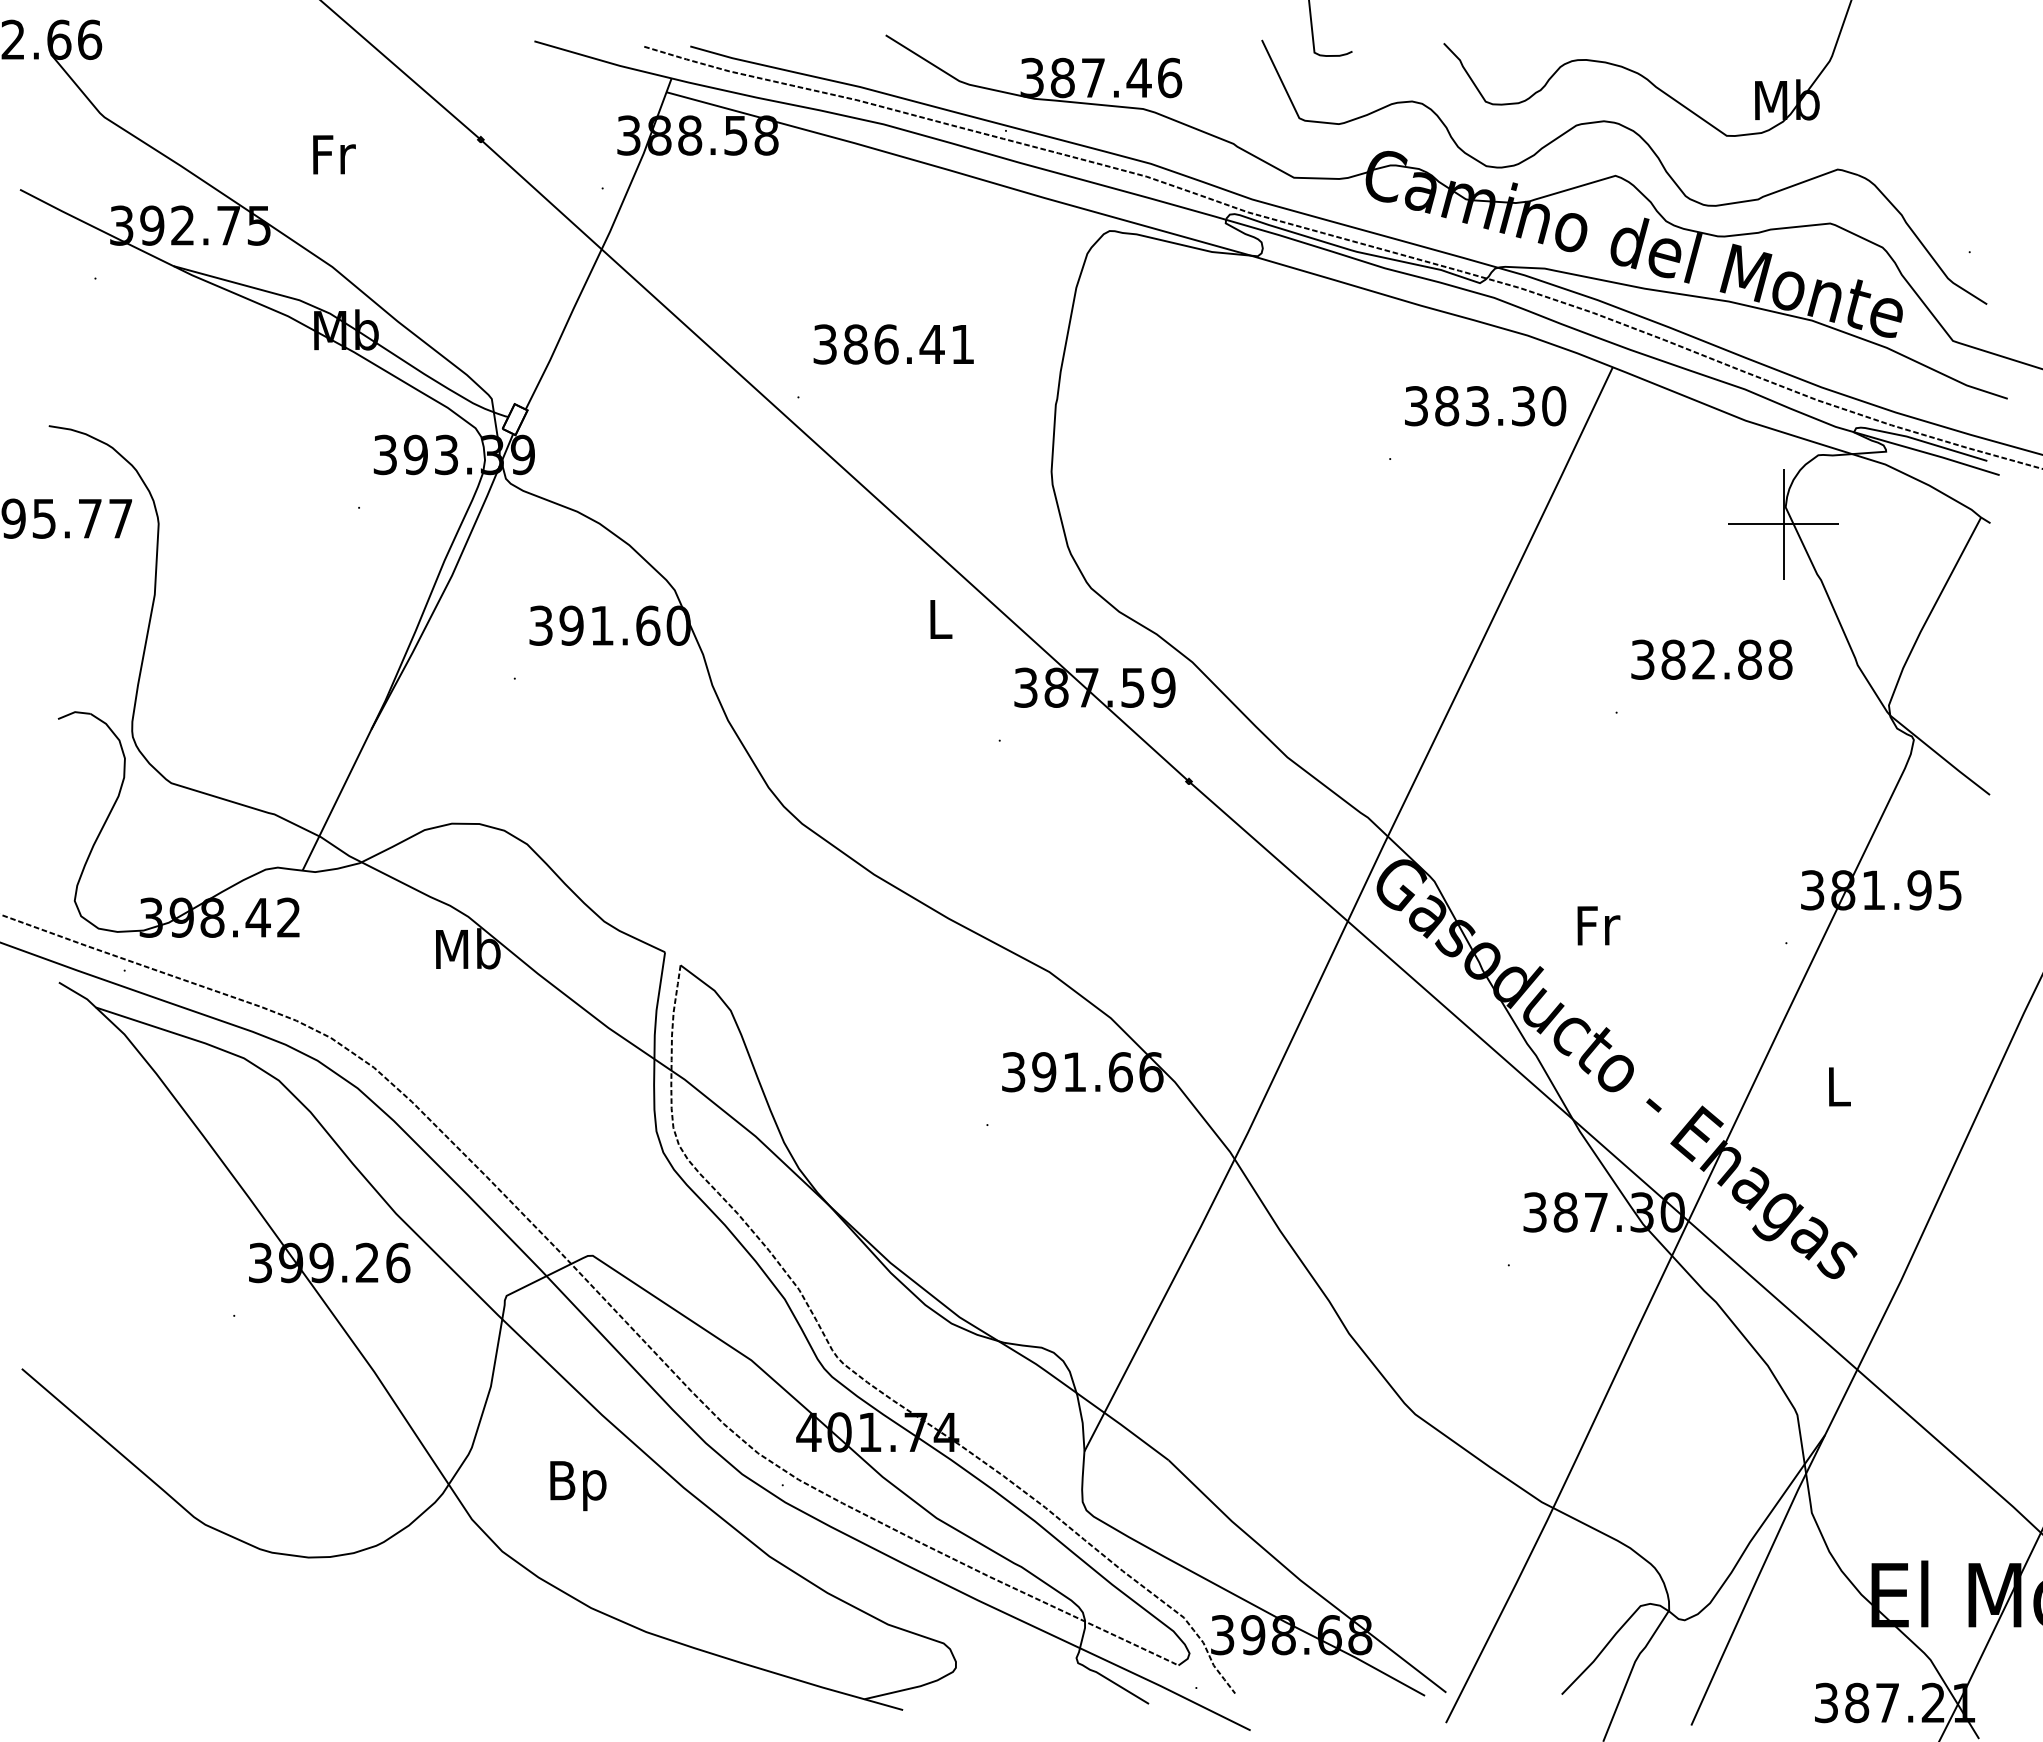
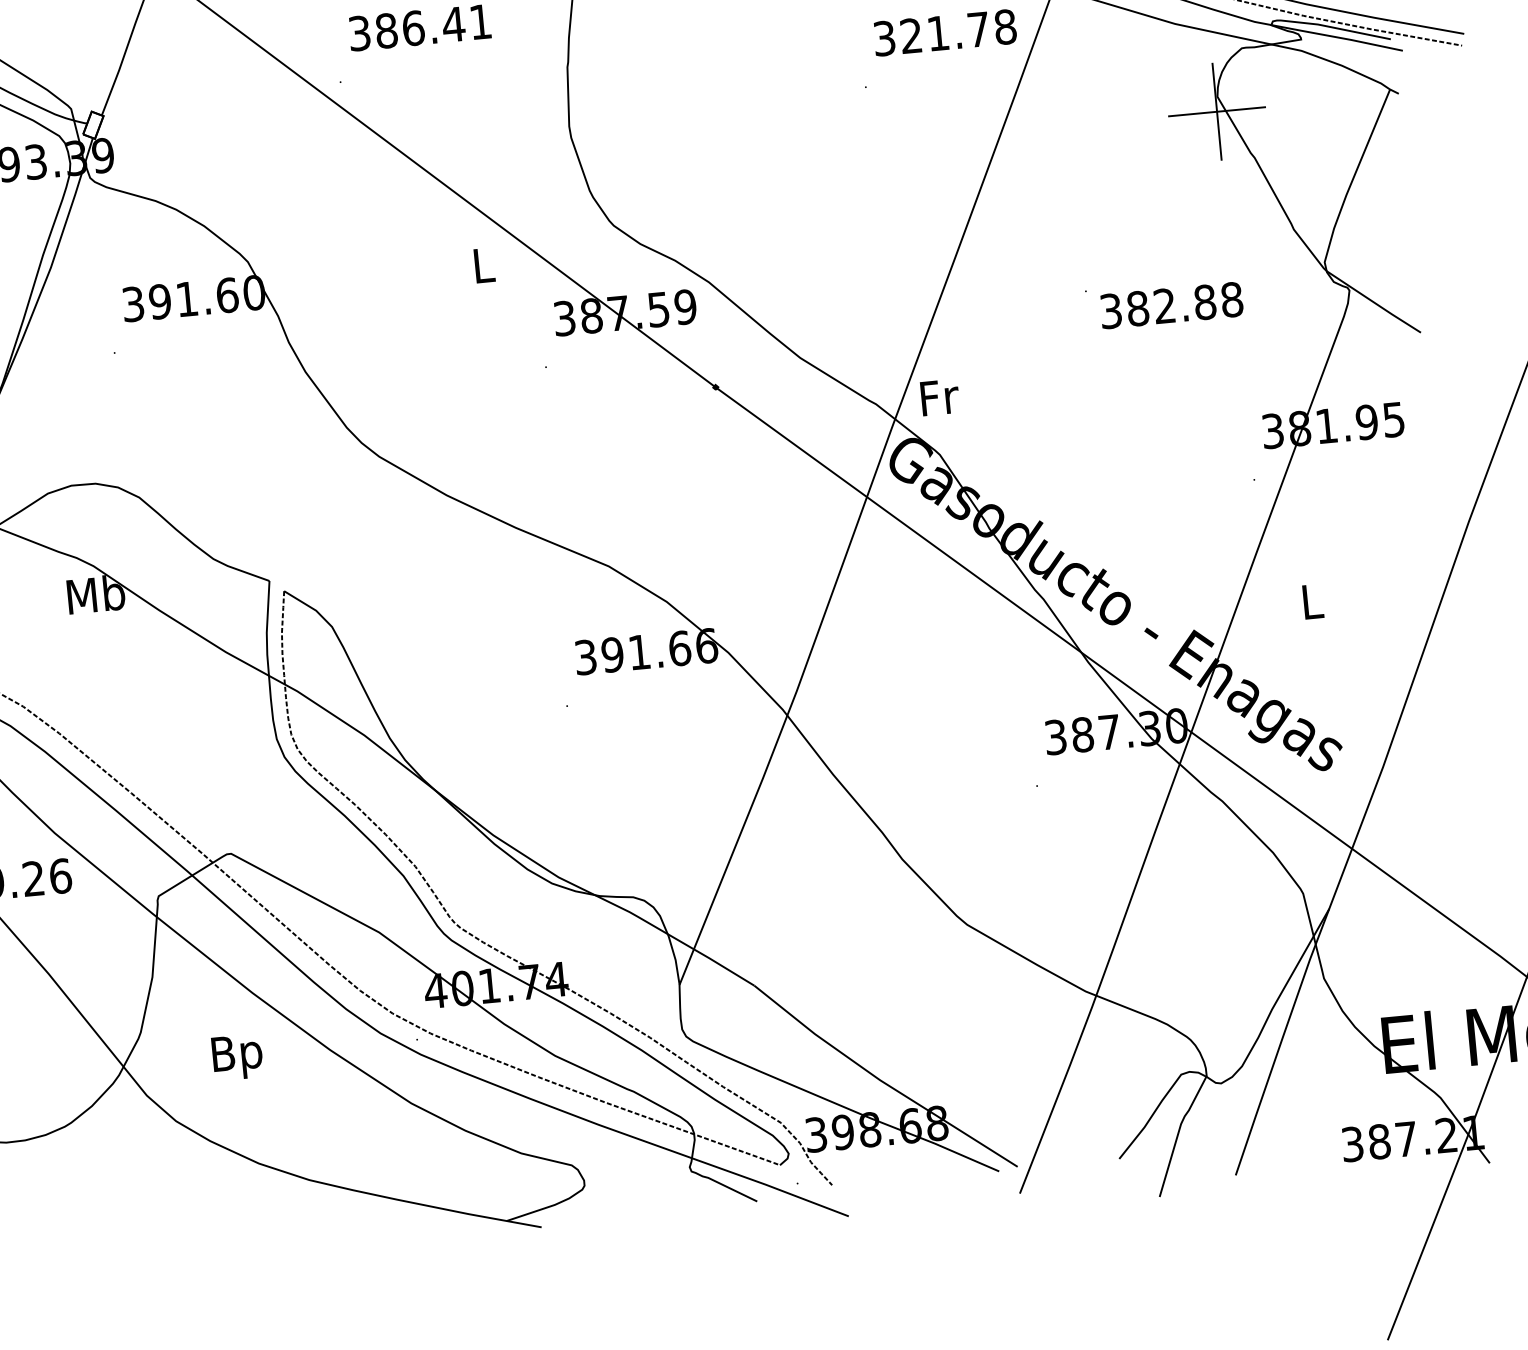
text: (1500, 406) -> (958, 31), 383.30 -> 321.78
text: (1711, 659) -> (1171, 305), moved
text: (1598, 925) -> (939, 397), moved

